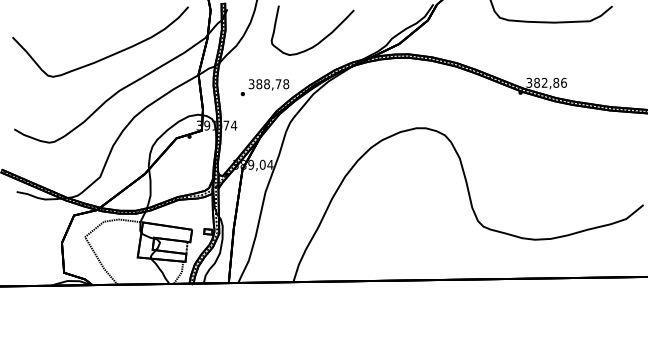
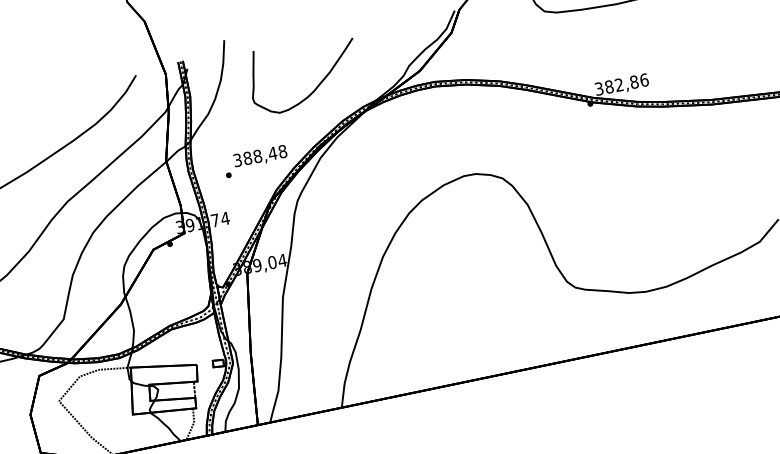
text: (278, 84) -> (272, 153), 388,78 -> 388,48

